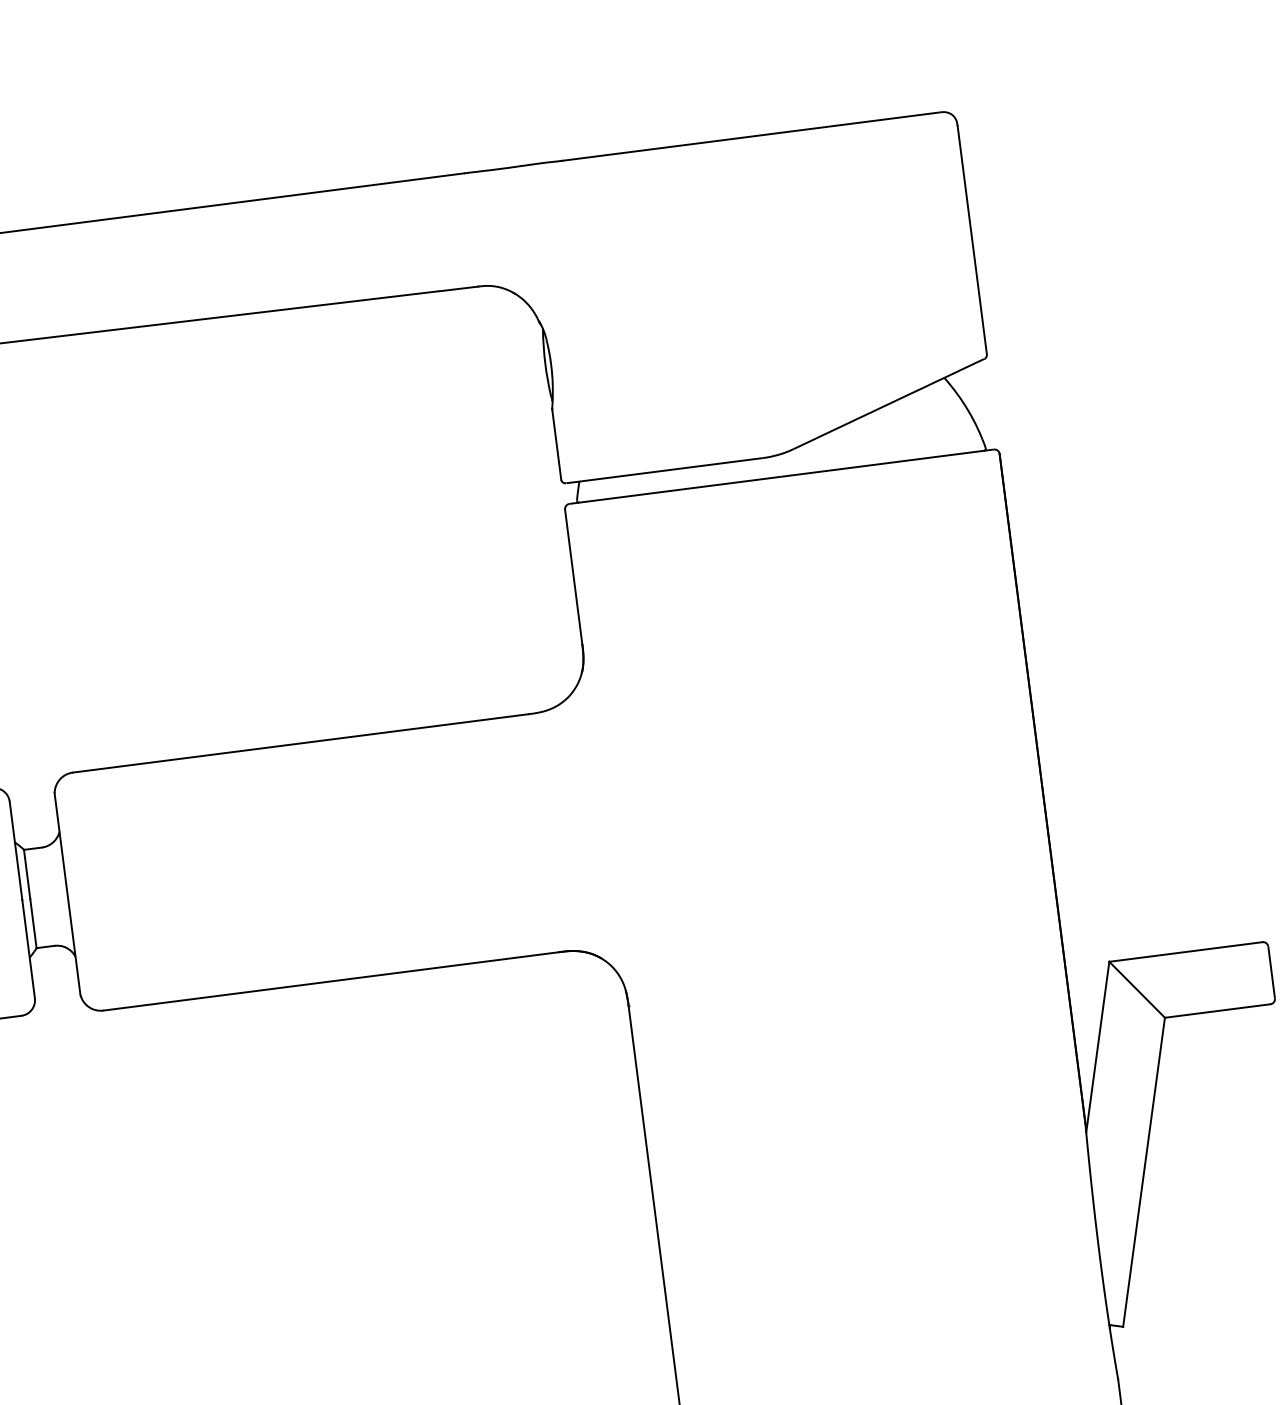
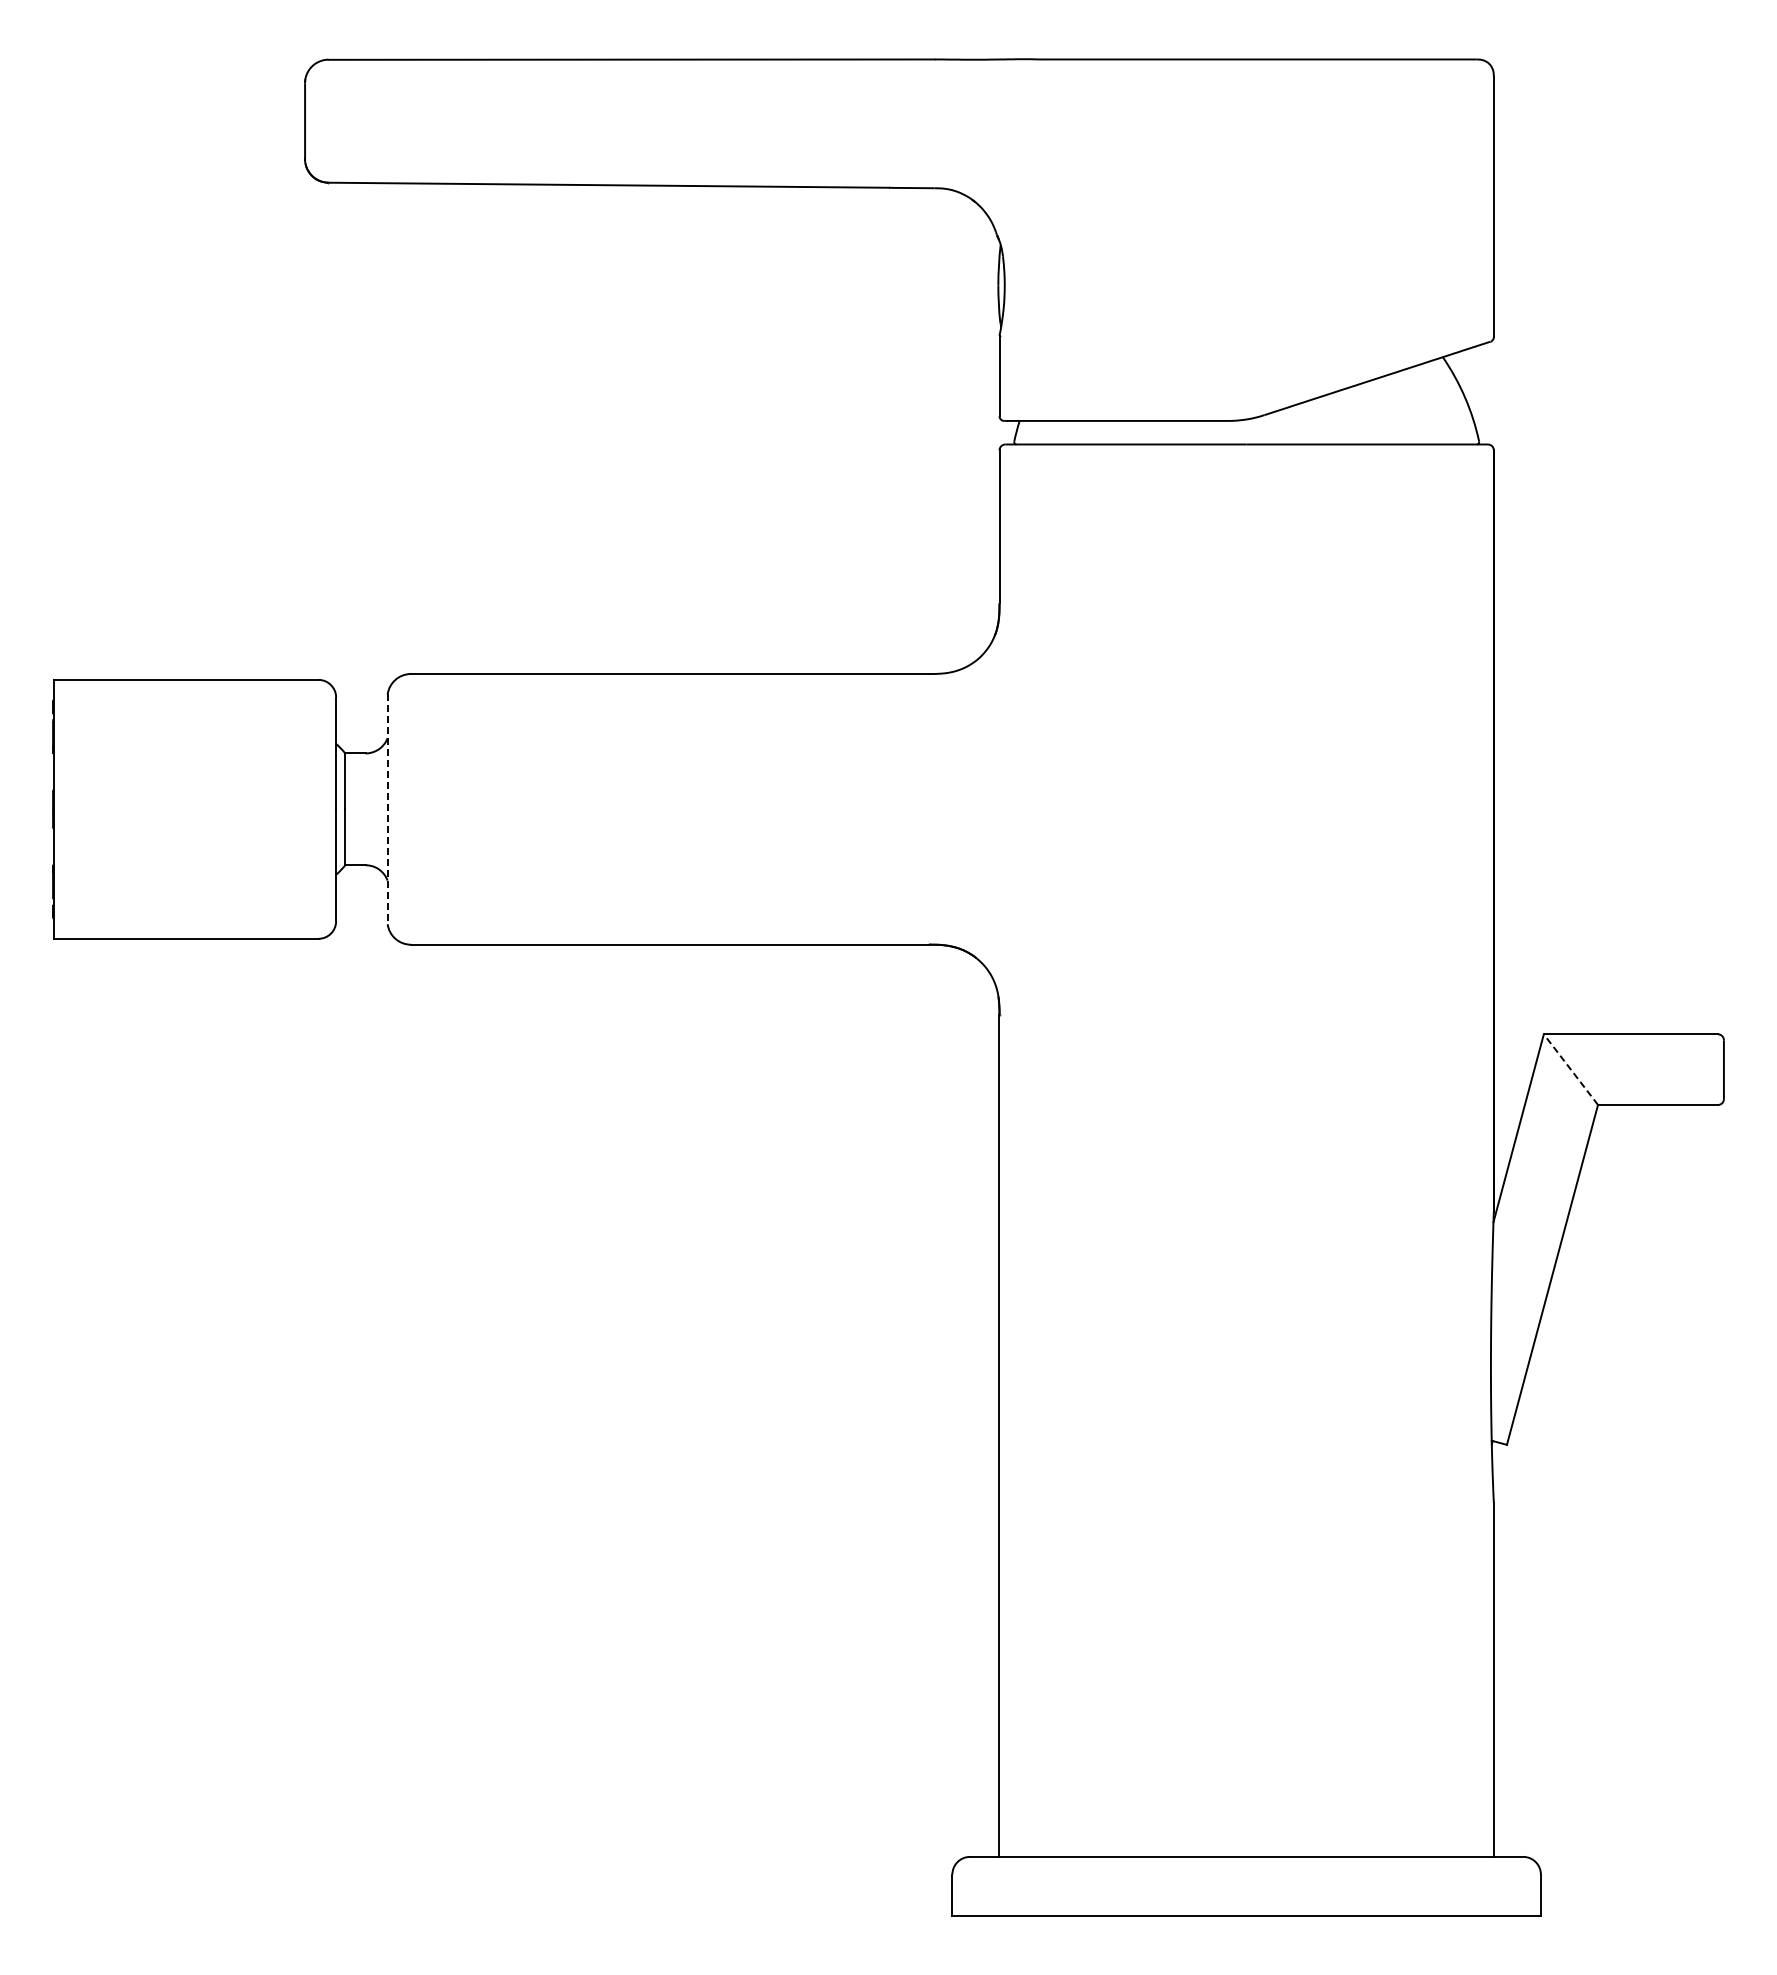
line: (67, 894) -> (387, 809), solid -> dashed
line: (1136, 989) -> (1570, 1069), solid -> dashed

